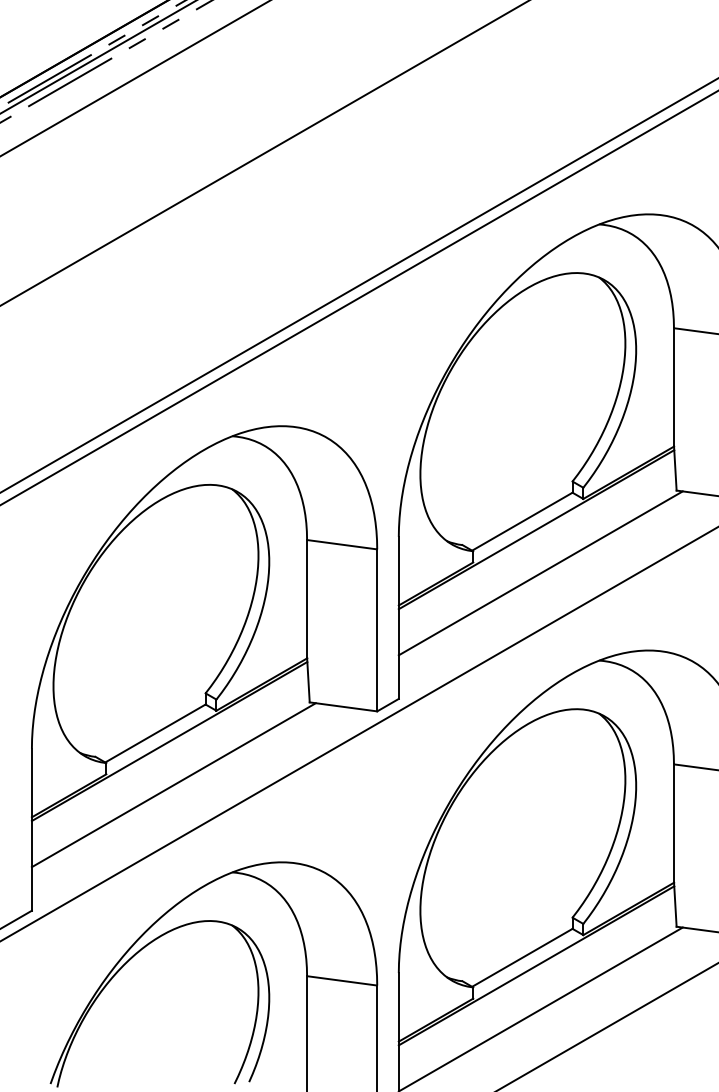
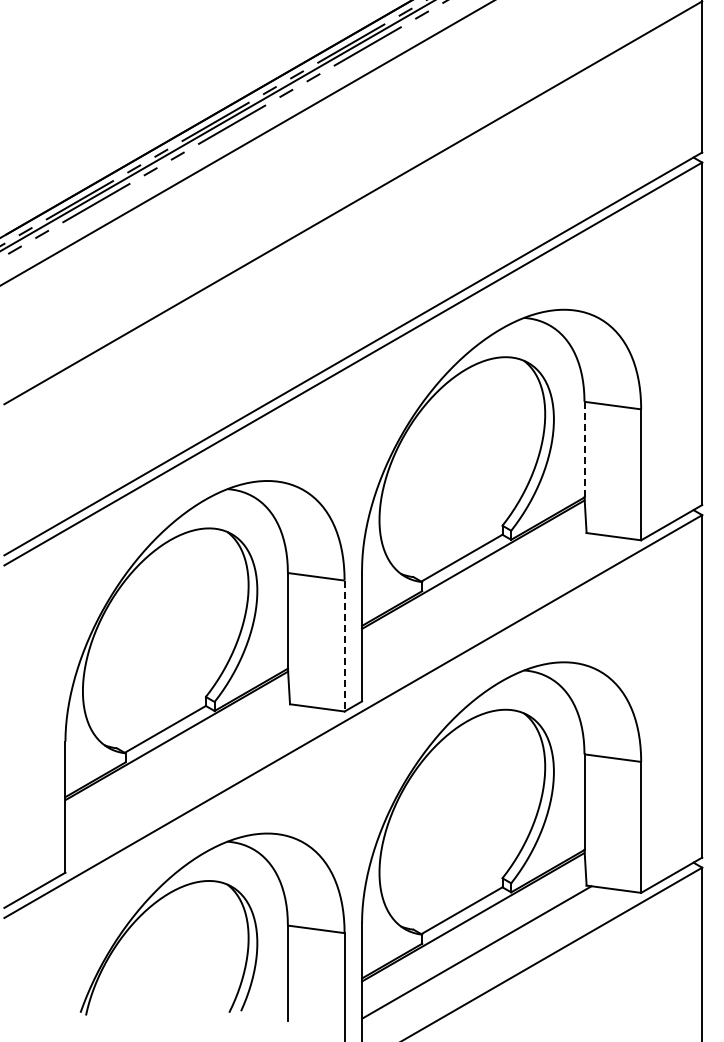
line: (674, 387) -> (584, 449), solid -> dashed
line: (540, 572) -> (476, 599), removed
line: (377, 630) -> (344, 646), solid -> dashed
line: (172, 784) -> (179, 770), removed

